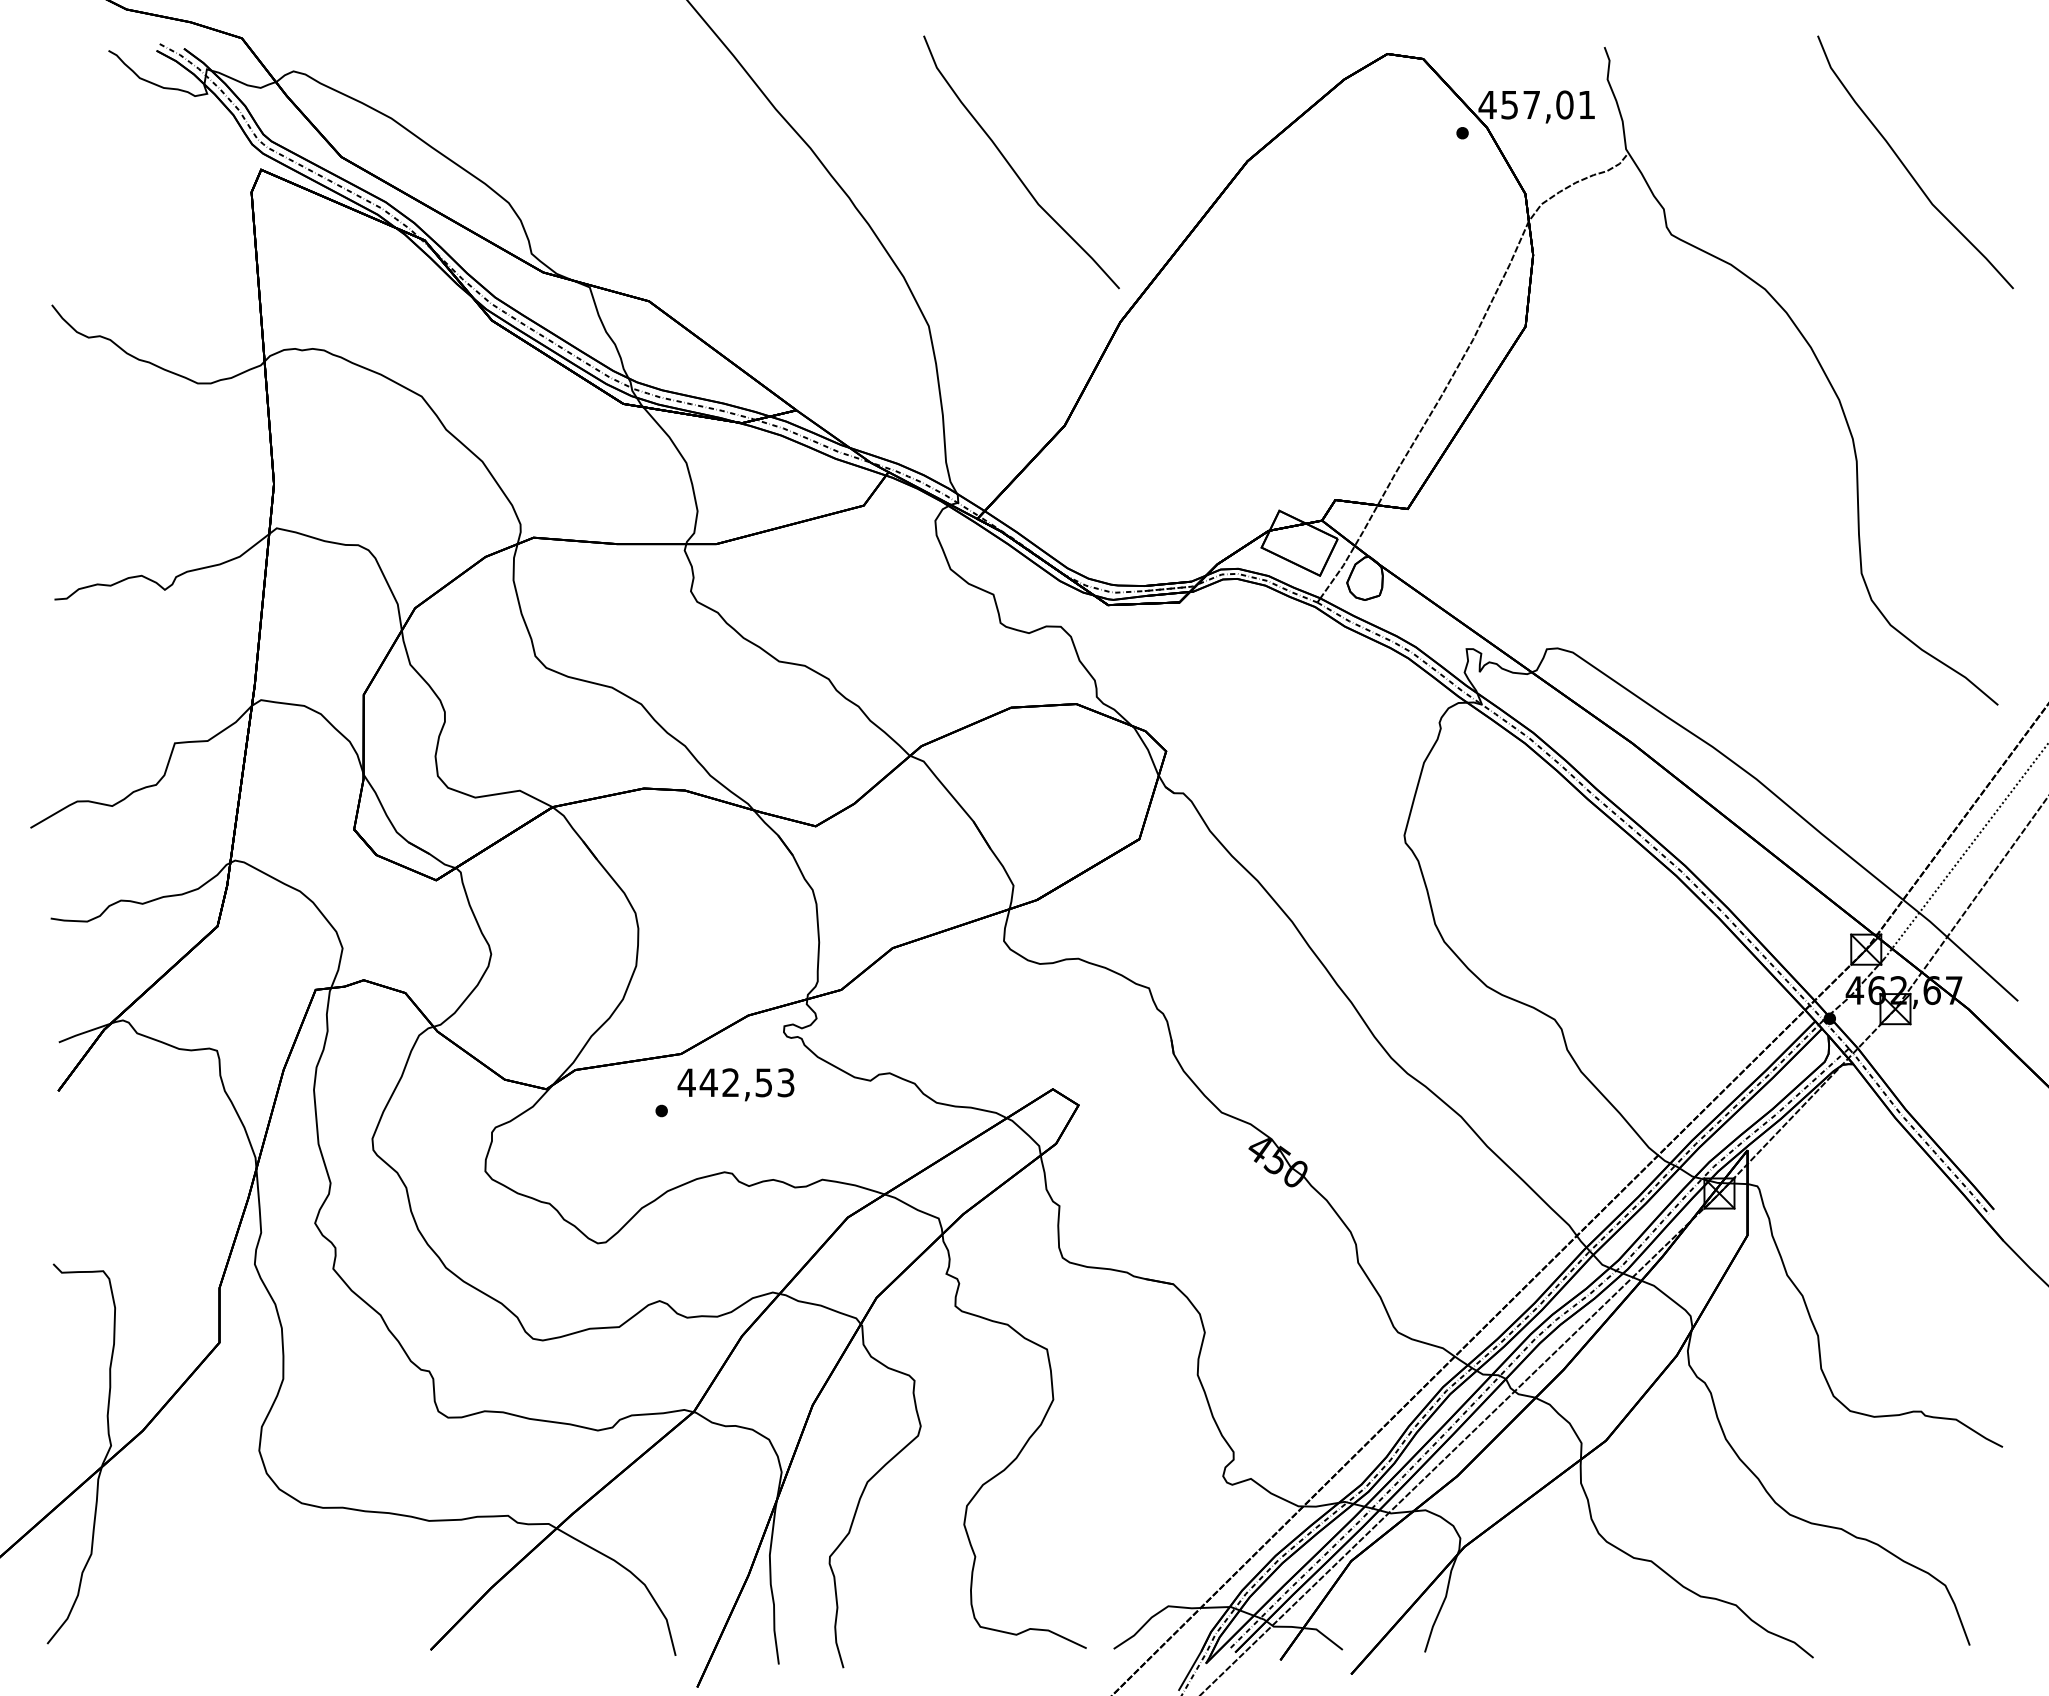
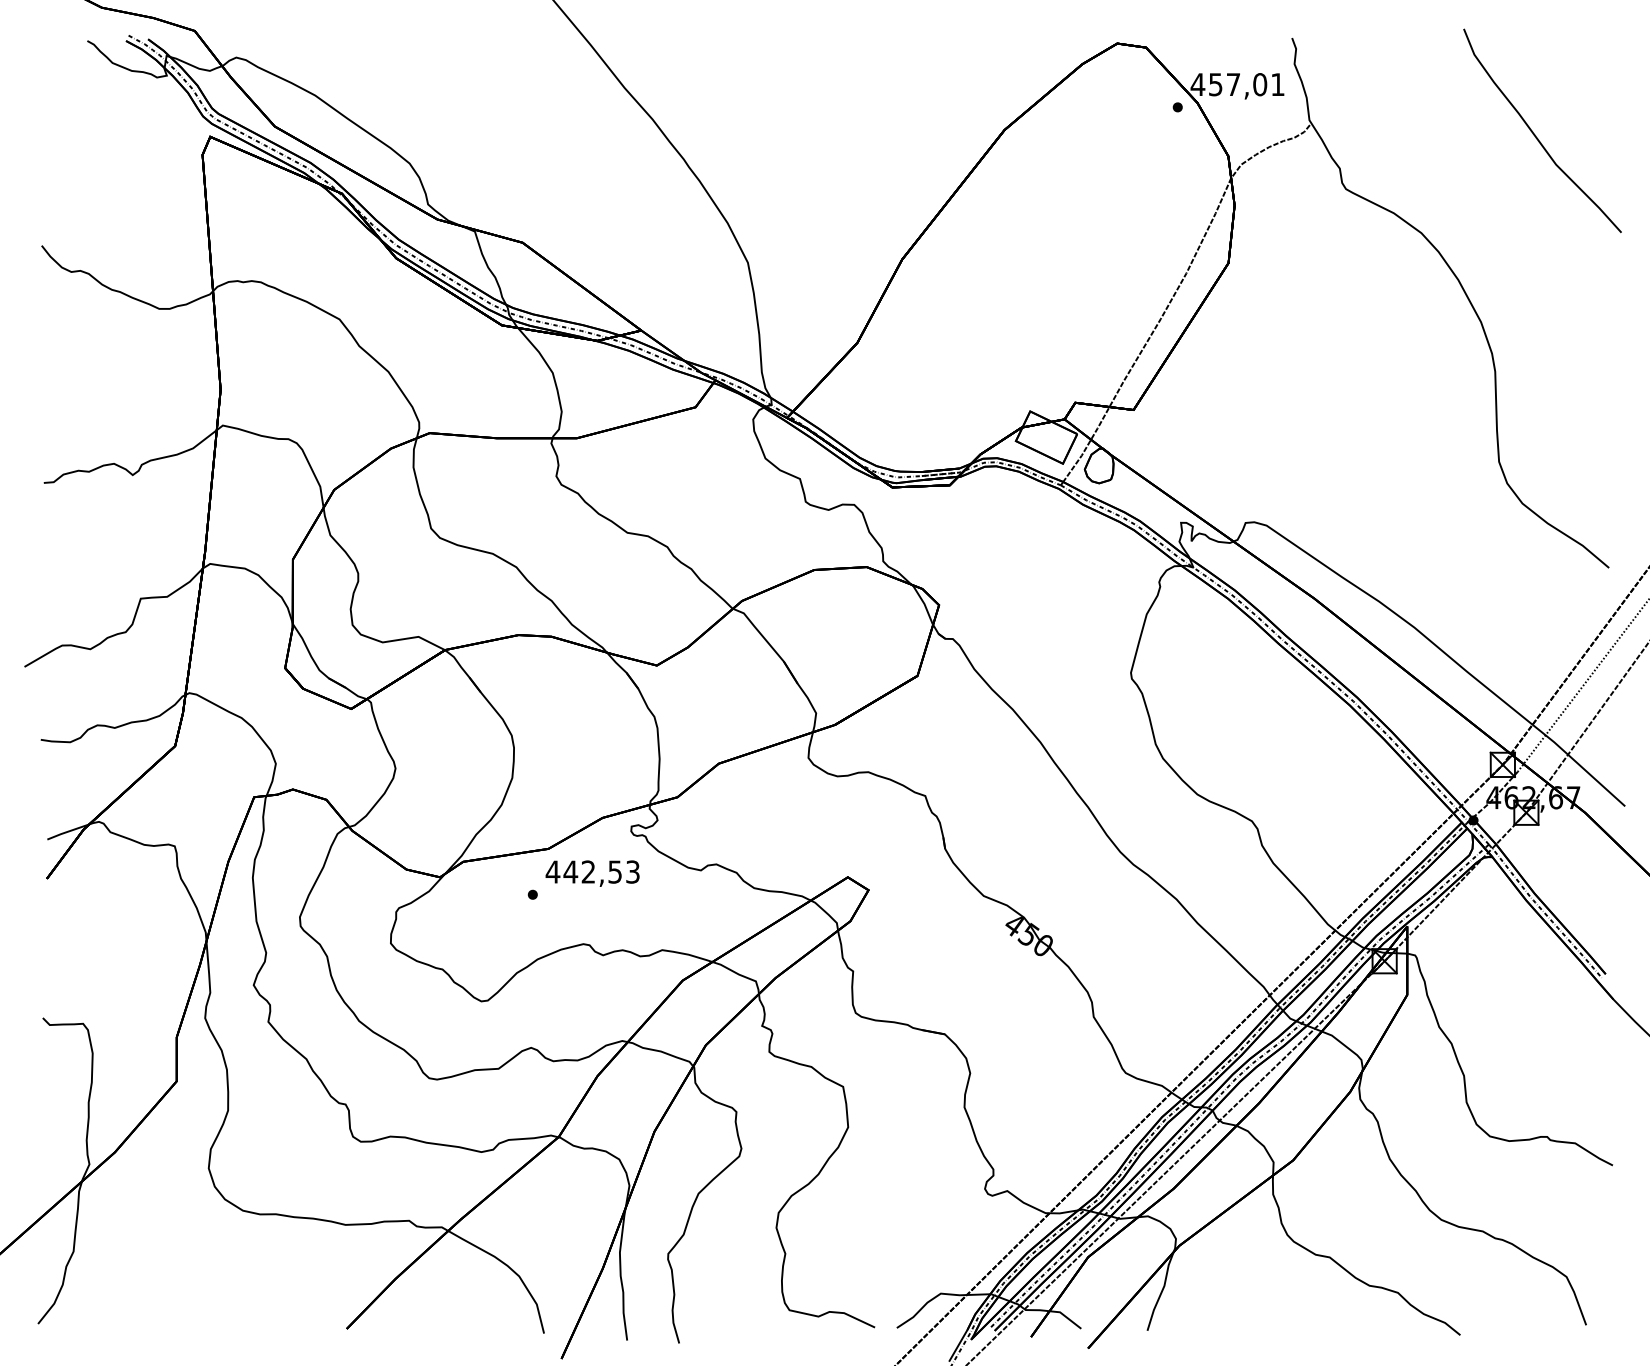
curve: (1014, 169) -> (816, 136), removed

